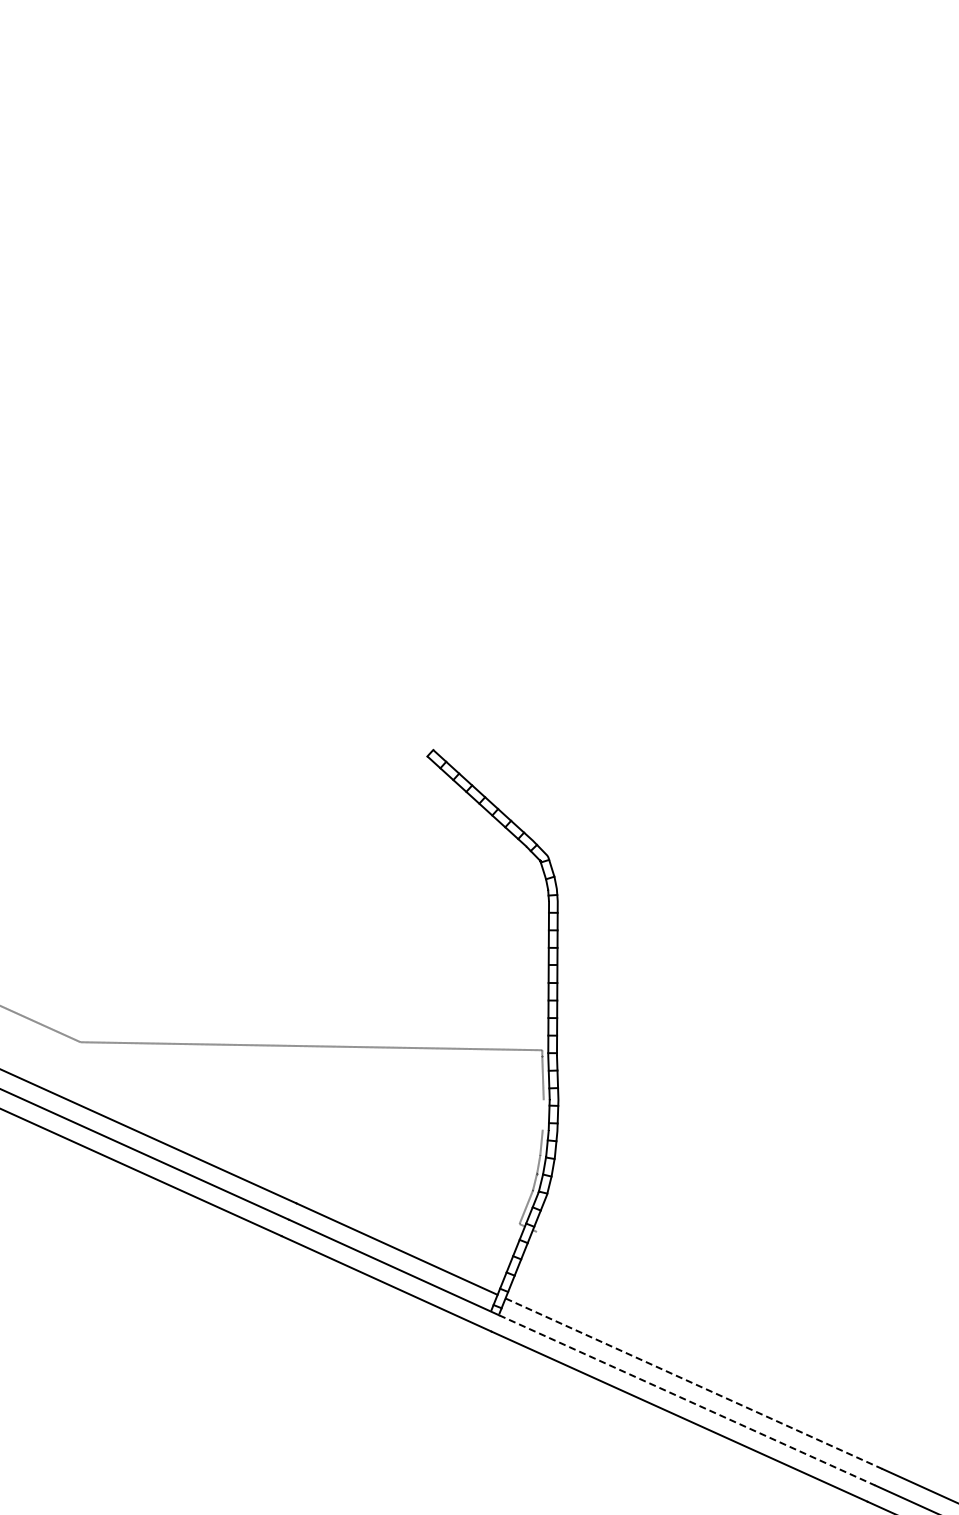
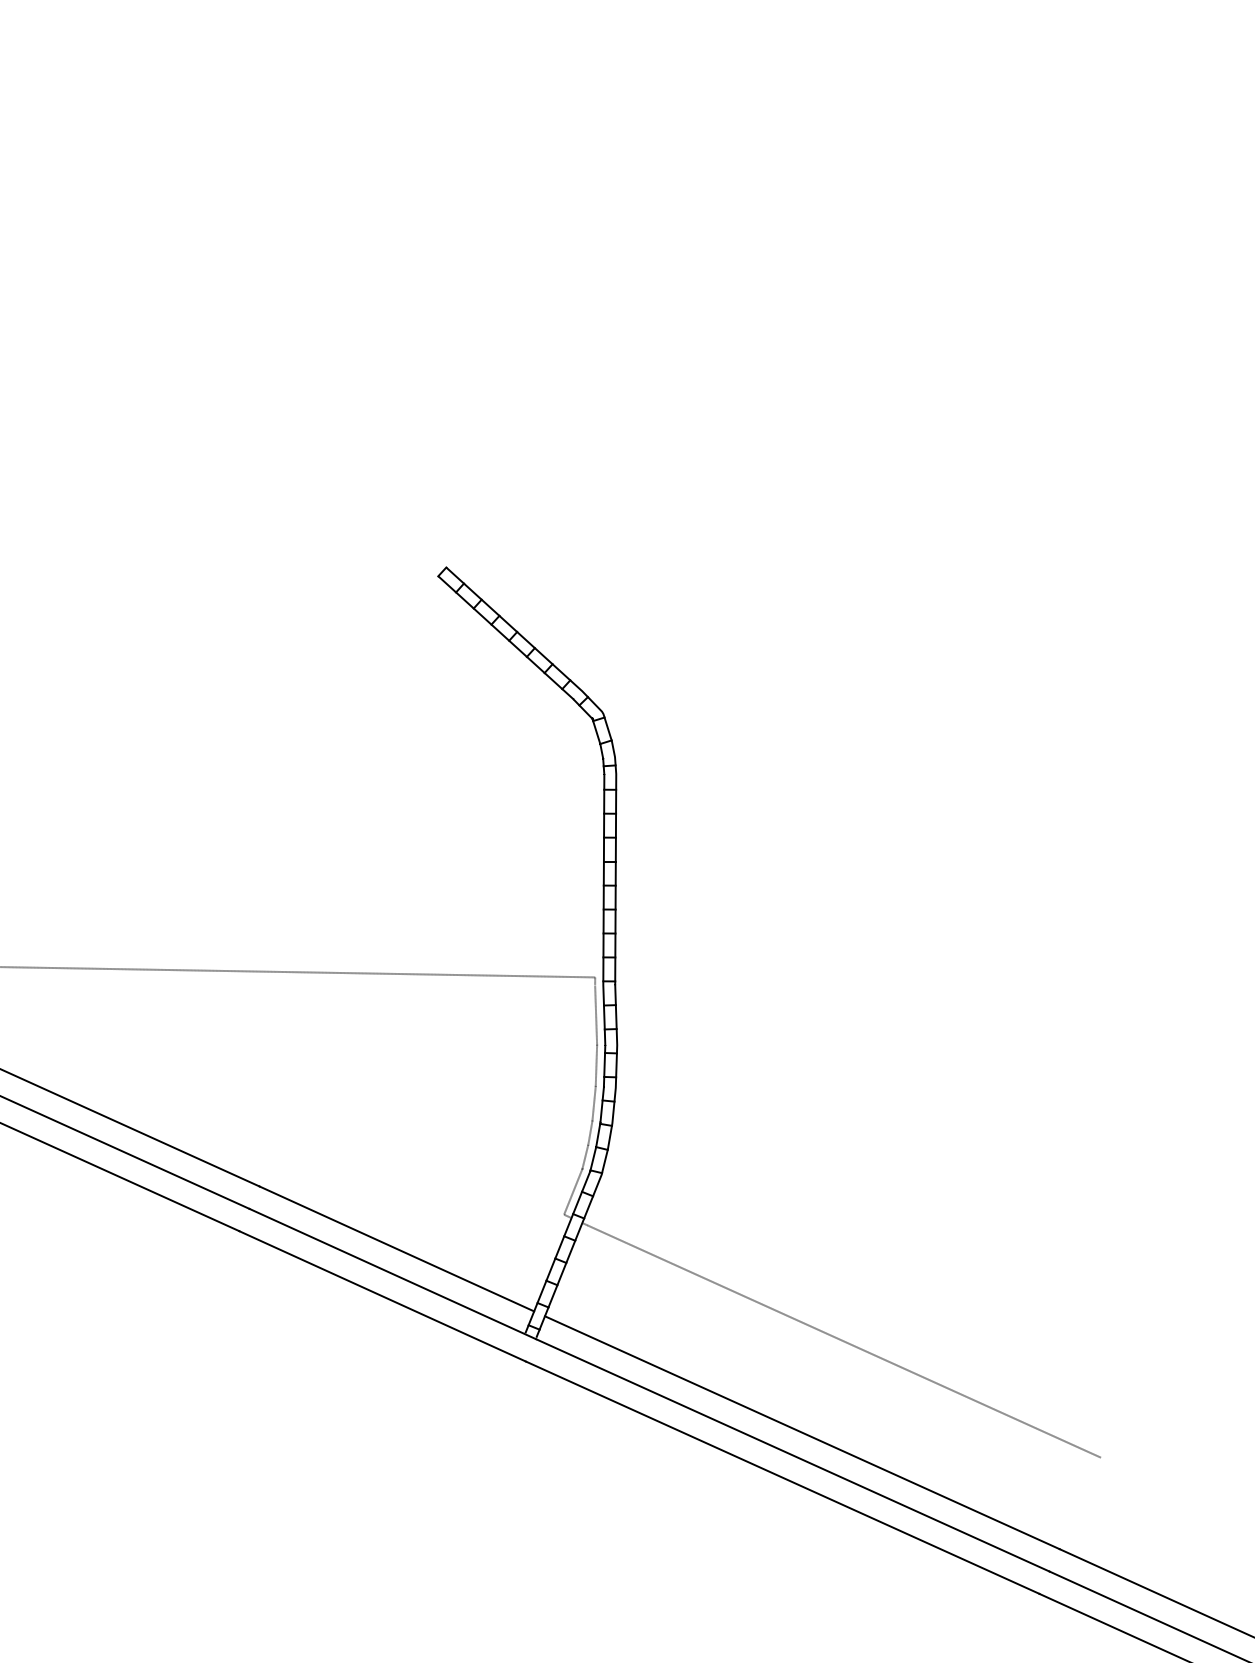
line: (542, 1114) -> (595, 1065), added
line: (724, 1316) -> (843, 1340), added
line: (694, 1383) -> (802, 1432), dashed -> solid
line: (687, 1400) -> (793, 1455), dashed -> solid

